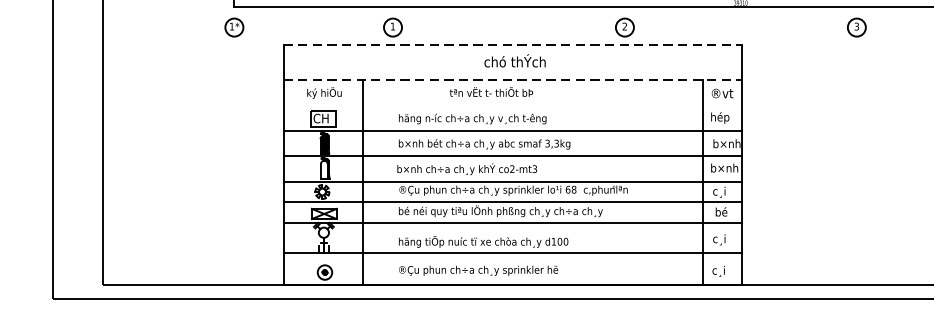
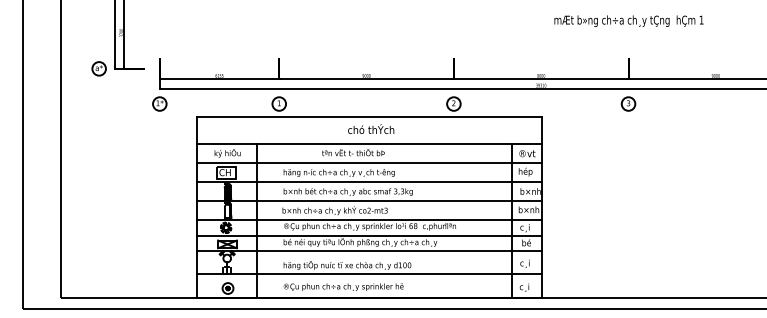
line: (512, 45) -> (369, 117), dashed -> solid
line: (512, 79) -> (369, 143), dashed -> solid
line: (512, 105) -> (369, 162), added

